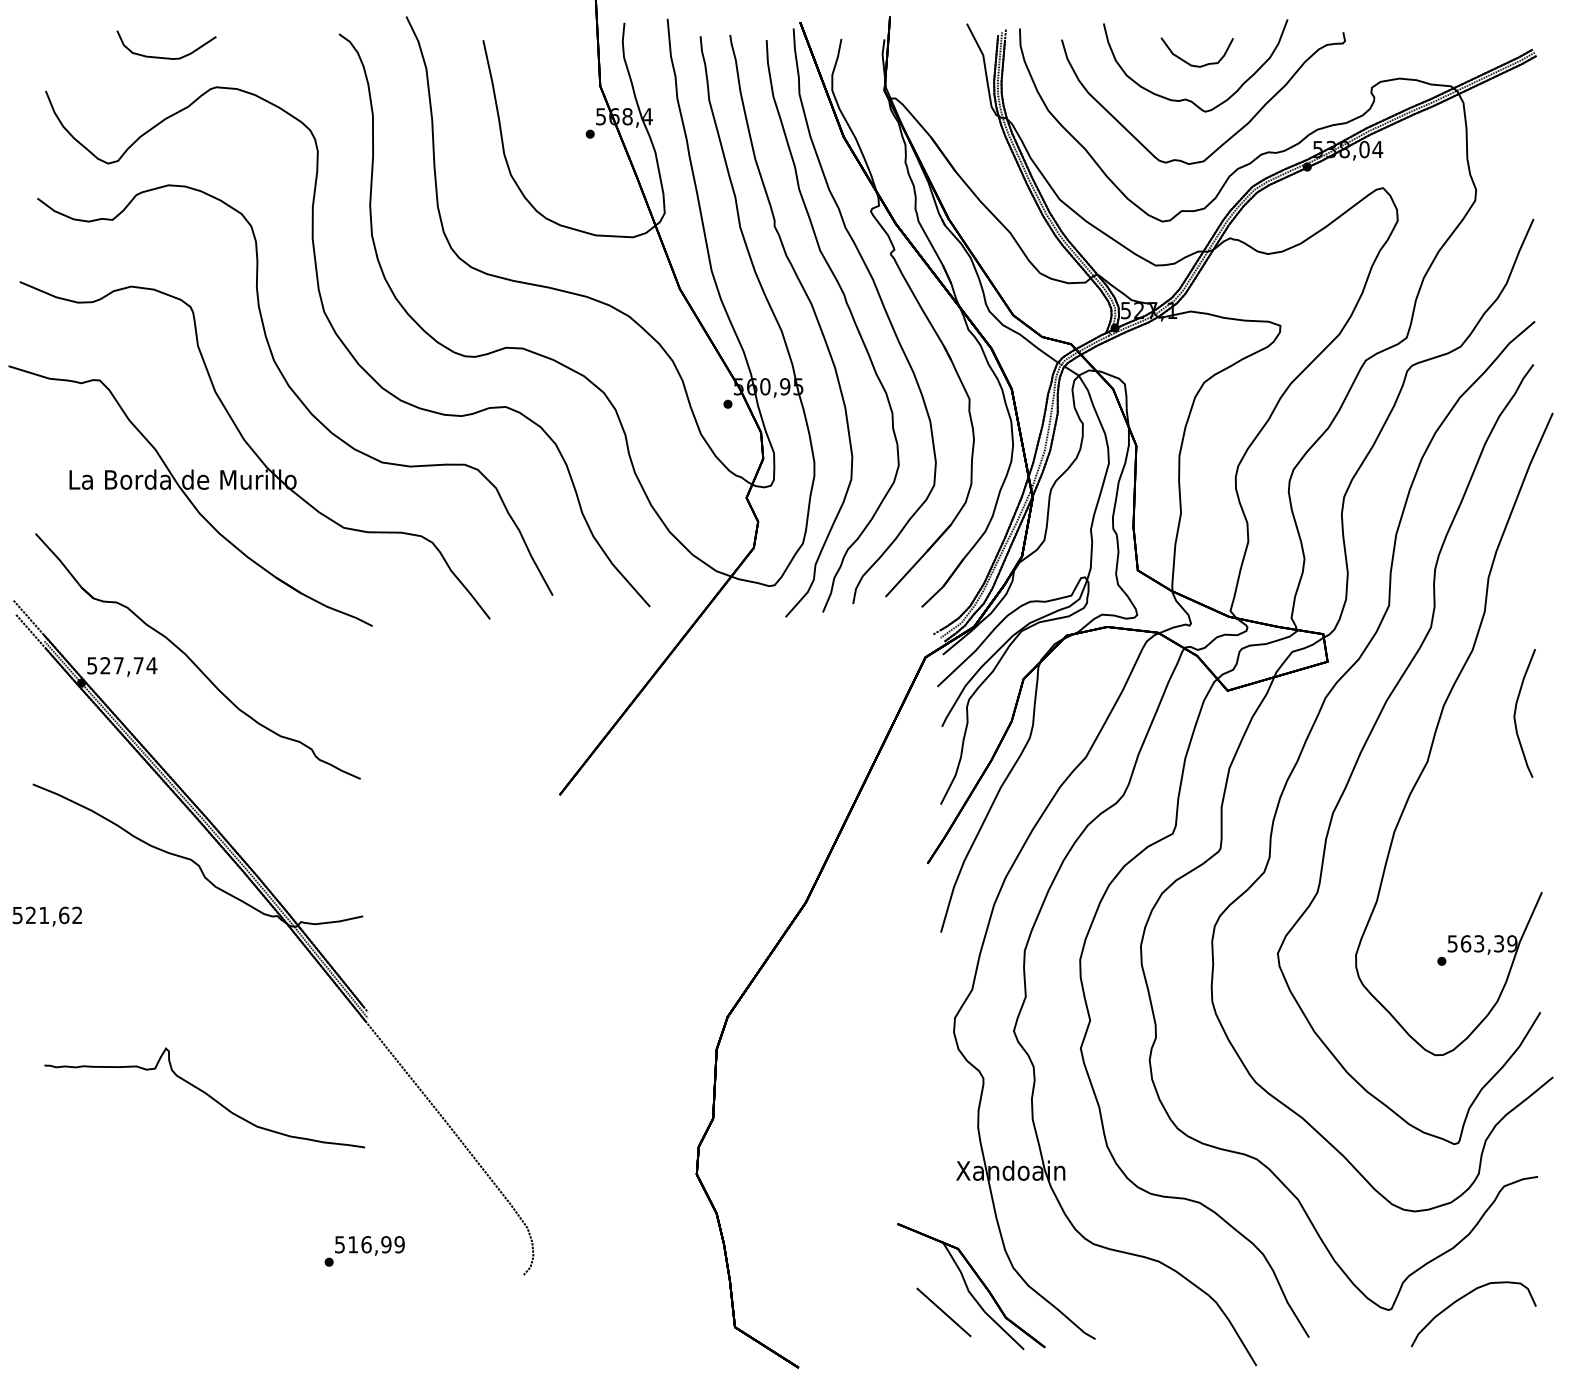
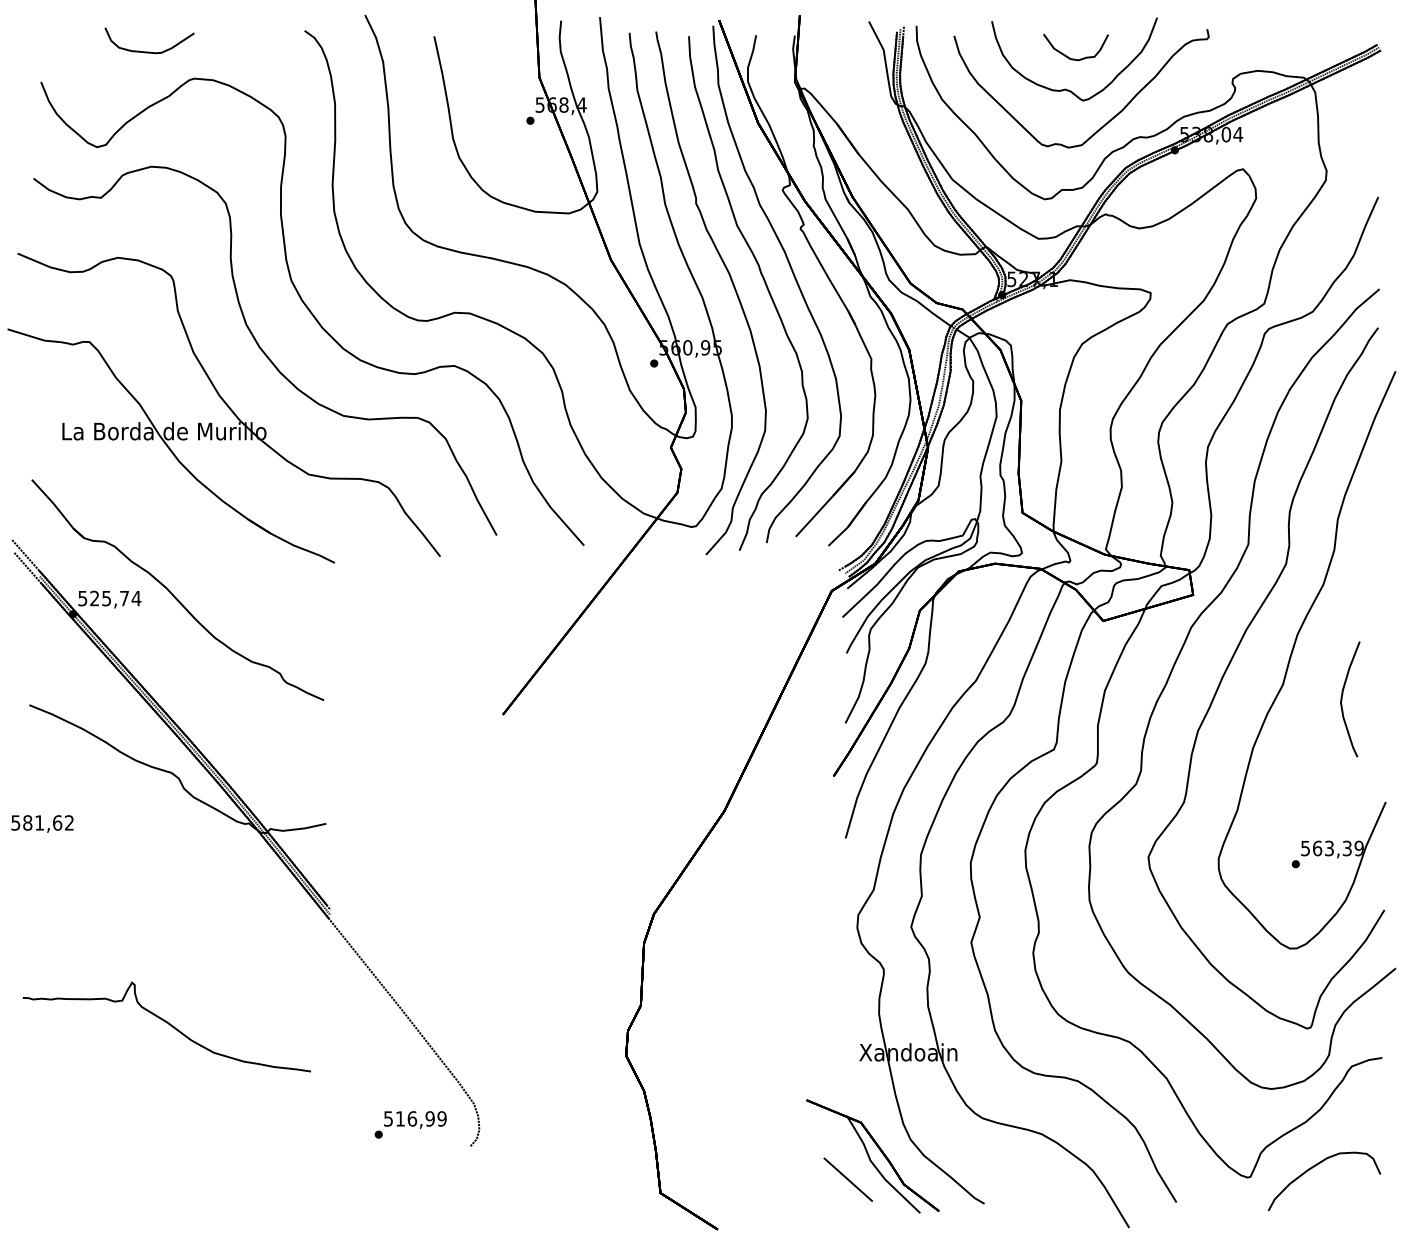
text: (118, 665) -> (106, 598), 527,74 -> 525,74
part: (1516, 713) -> (1342, 699), moved
text: (30, 914) -> (27, 822), 521,62 -> 581,62
curve: (206, 1095) -> (168, 1024), moved
text: (364, 1250) -> (410, 1124), moved

